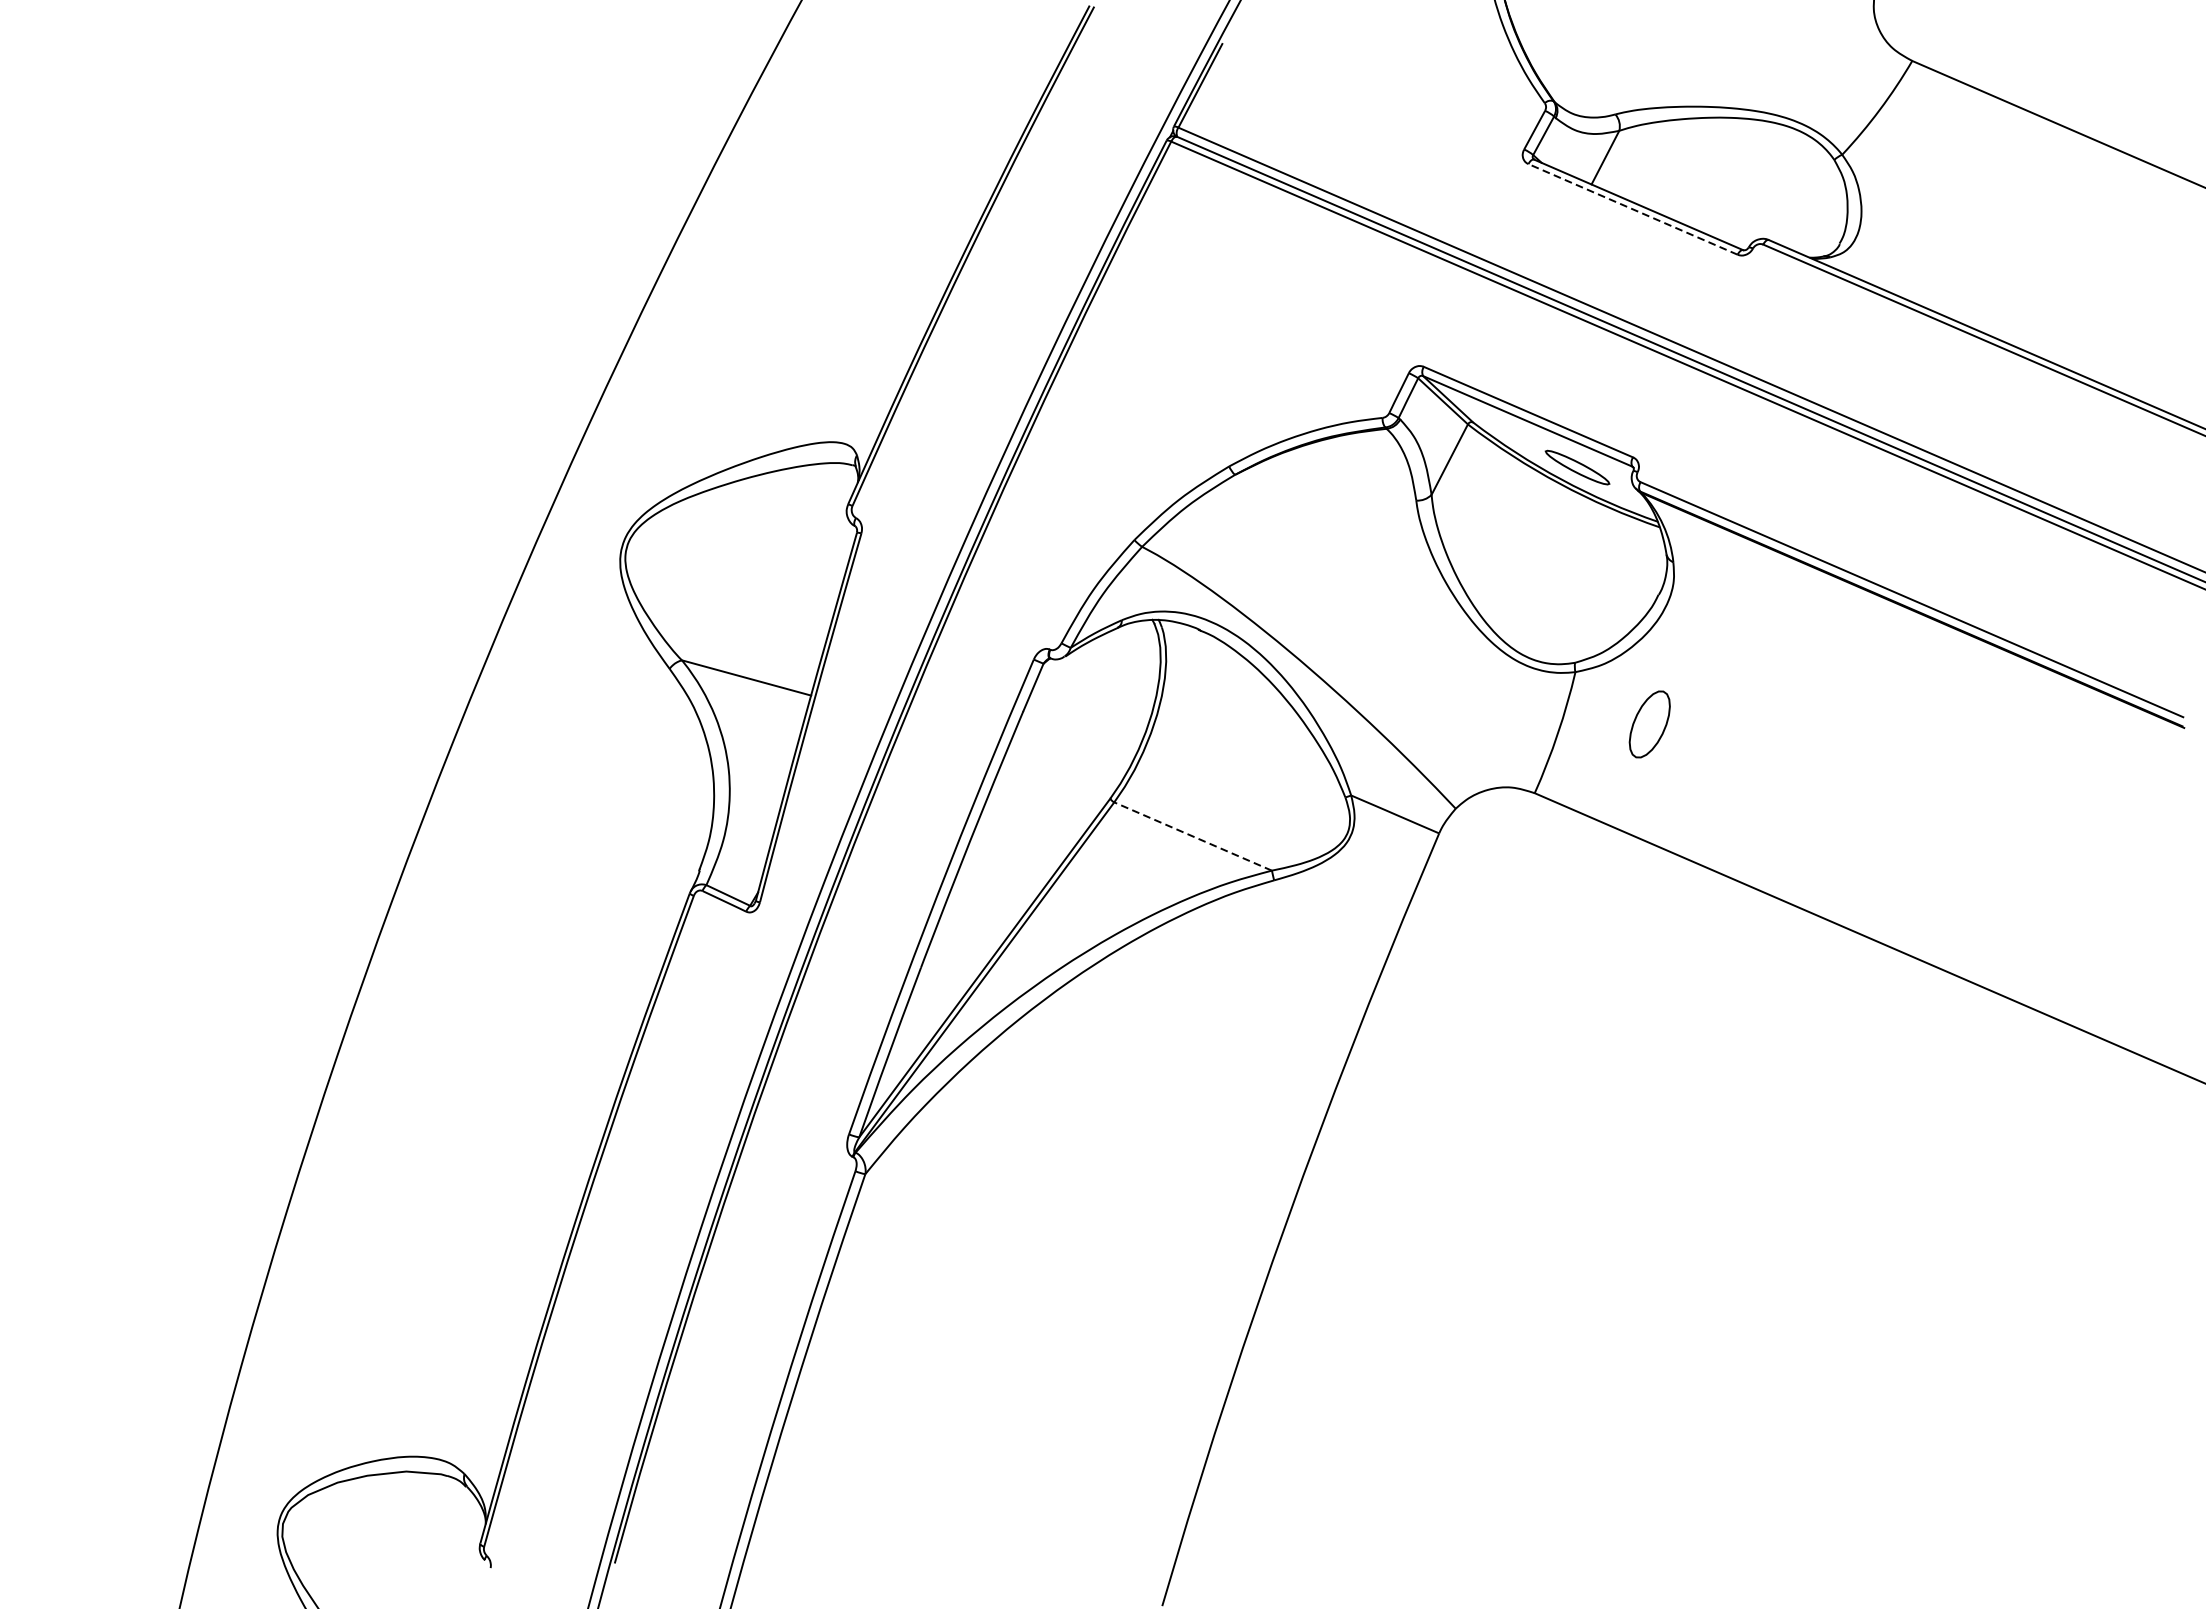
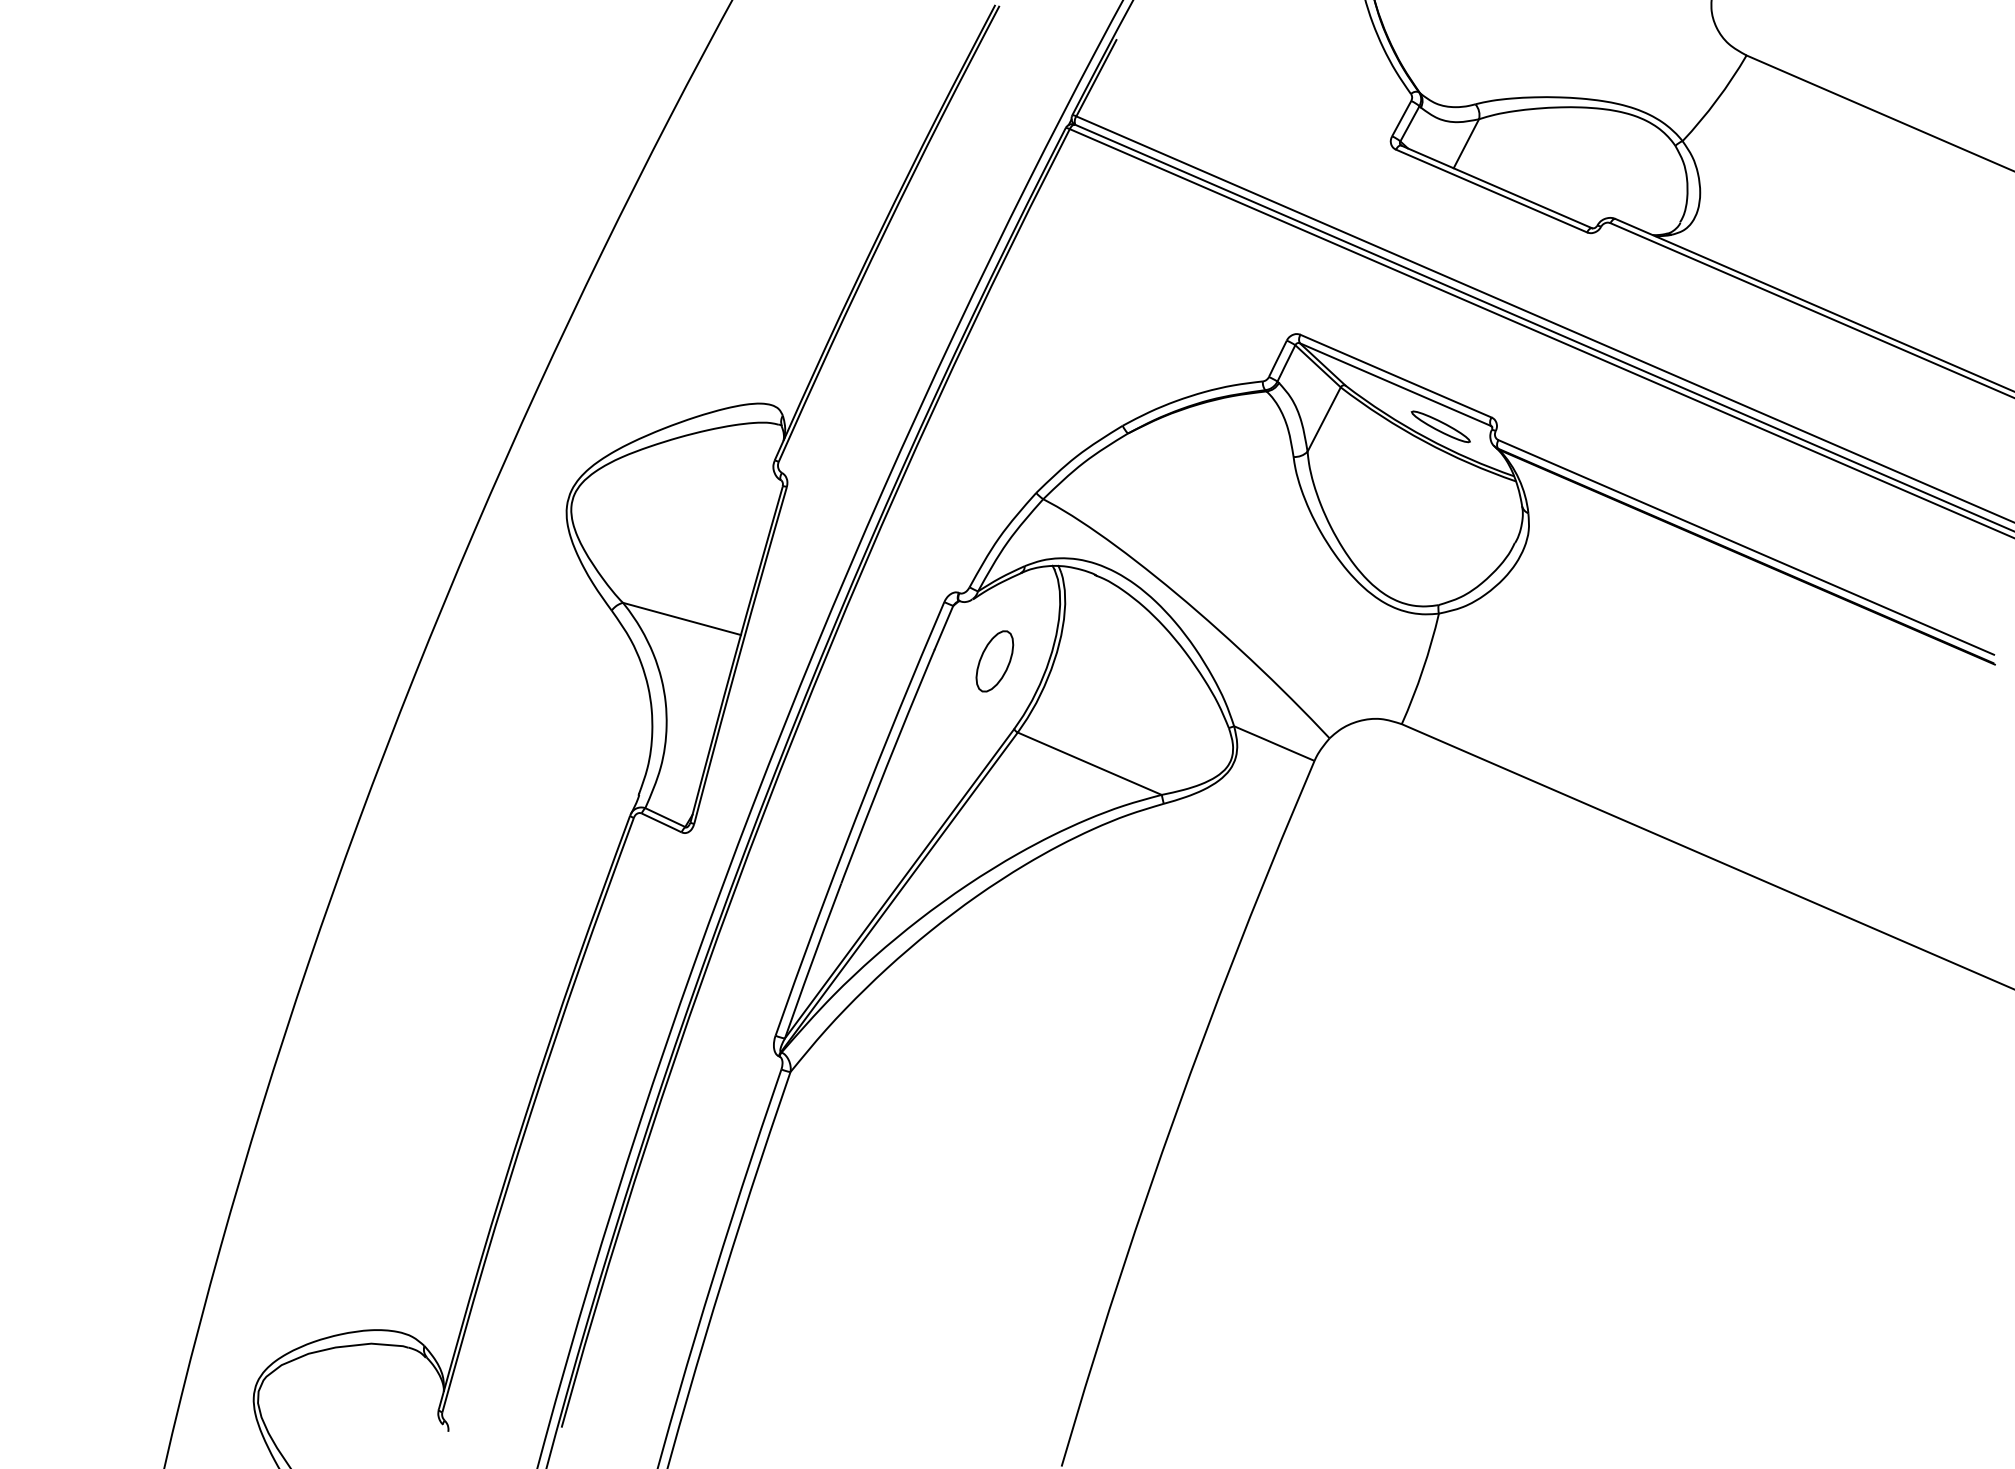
line: (1632, 208) -> (1491, 190), dashed -> solid
part: (1649, 724) -> (994, 661), moved
line: (1192, 836) -> (1089, 763), dashed -> solid

